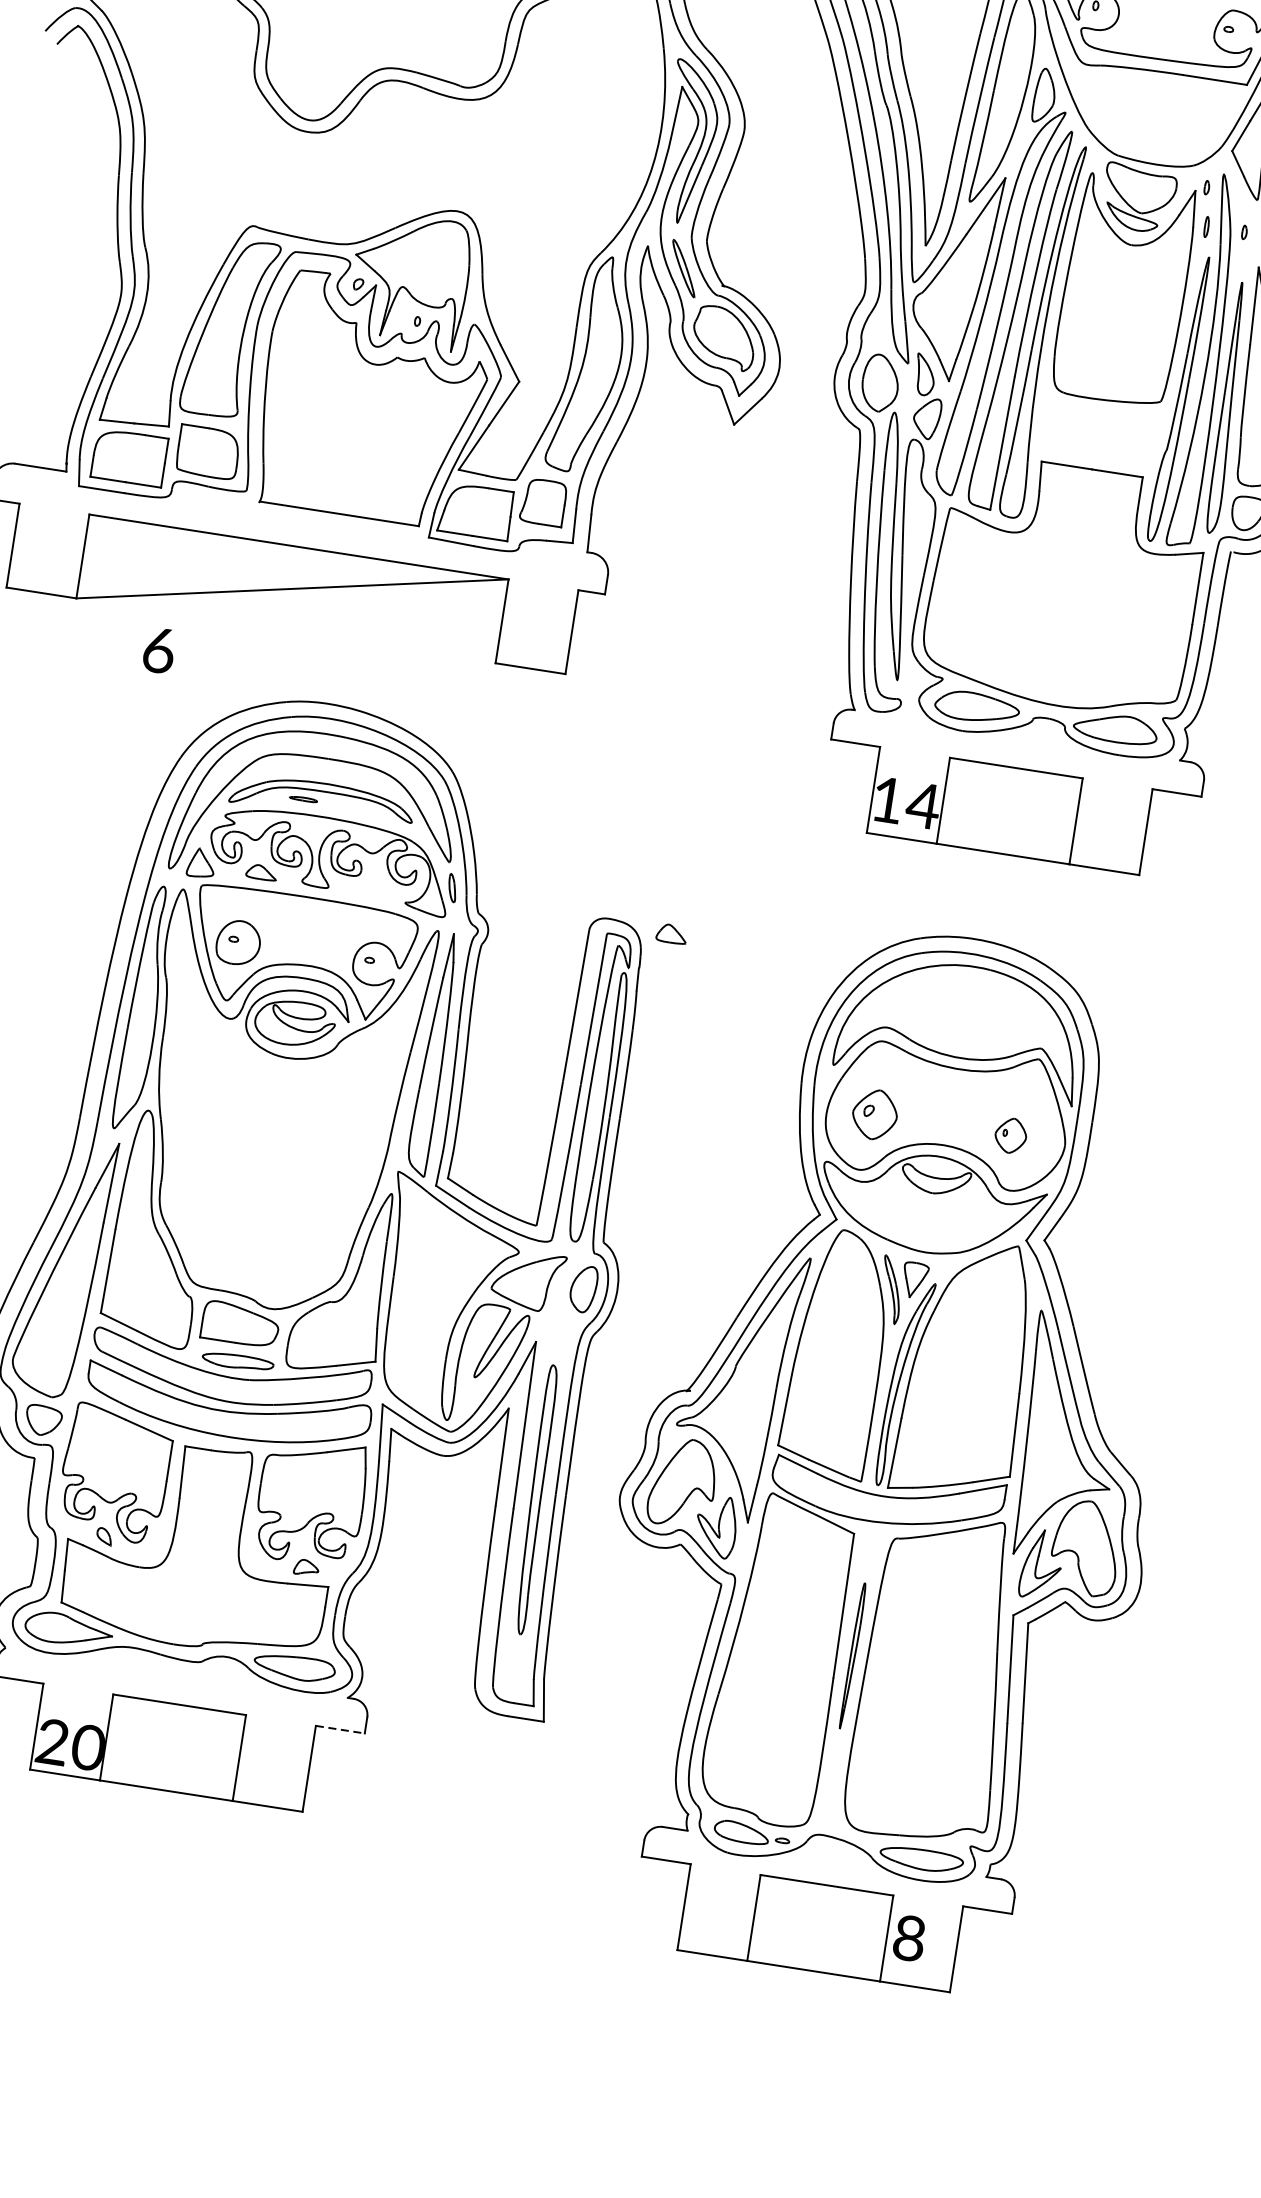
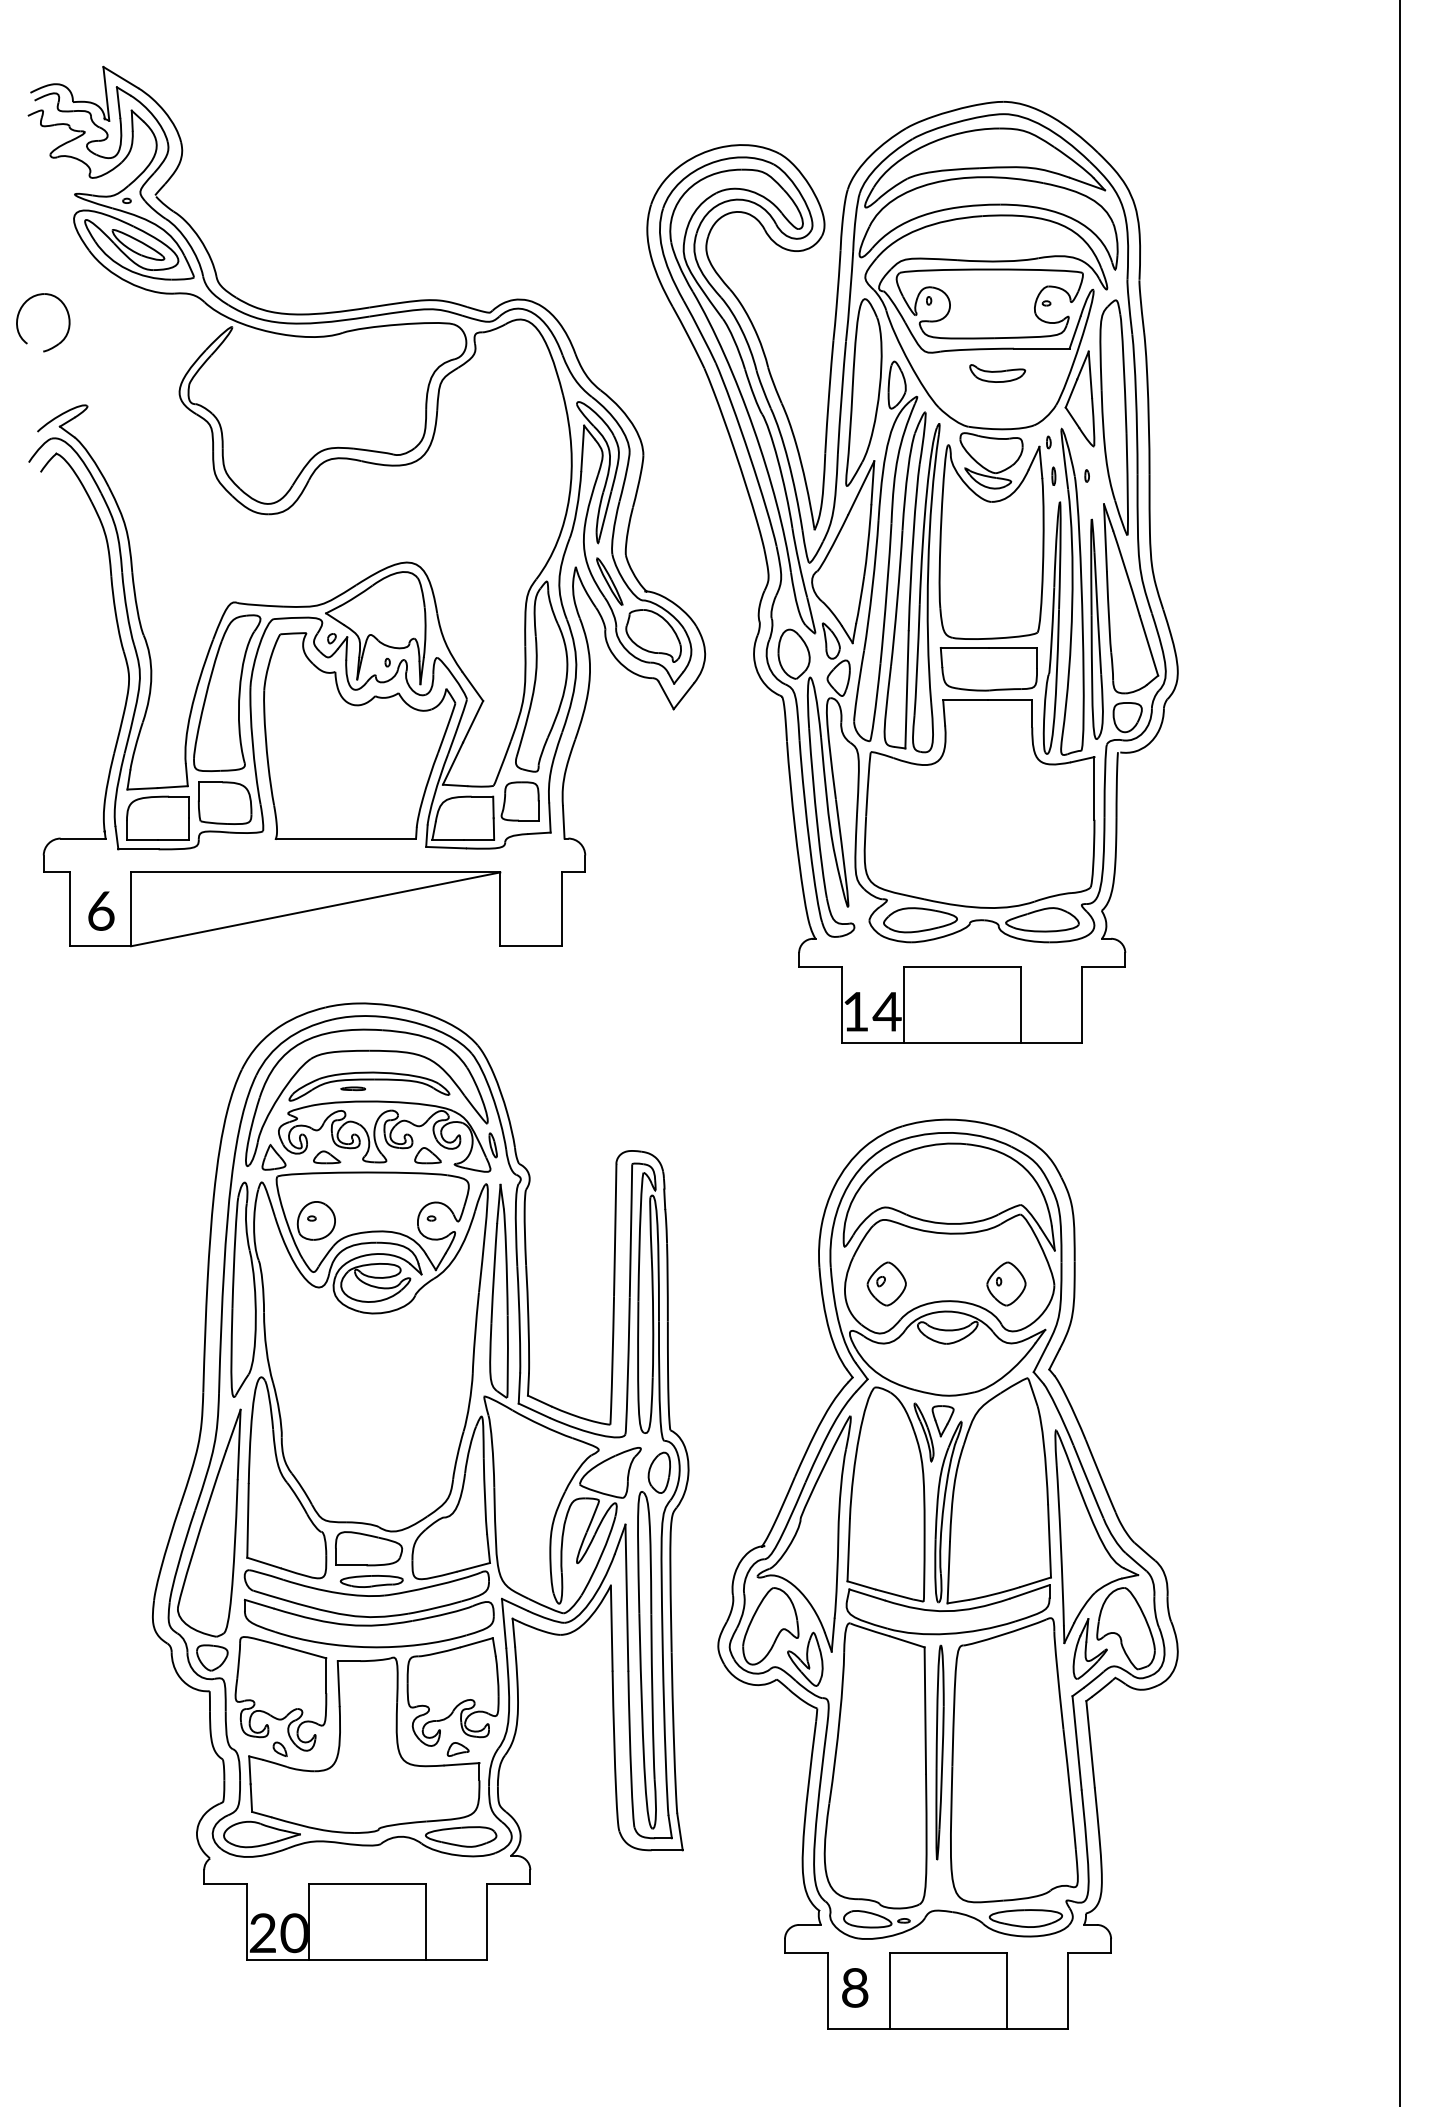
part: (1160, 100) -> (997, 373), added
part: (1098, 434) -> (988, 669), added
text: (159, 649) -> (101, 910), moved
part: (671, 933) -> (427, 1155), moved
part: (1011, 1135) -> (1006, 1283), size x1.43
part: (536, 1499) -> (646, 1660), size x1.43
part: (852, 1655) -> (939, 1752), size x1.67
line: (339, 1729) -> (508, 1884), dashed -> solid
text: (909, 1937) -> (855, 1987), moved

